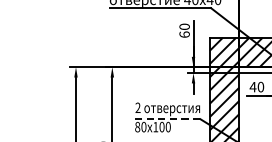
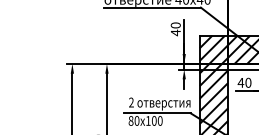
text: (184, 34) -> (175, 32), 60 -> 40
line: (164, 118) -> (156, 112), dashed -> solid

